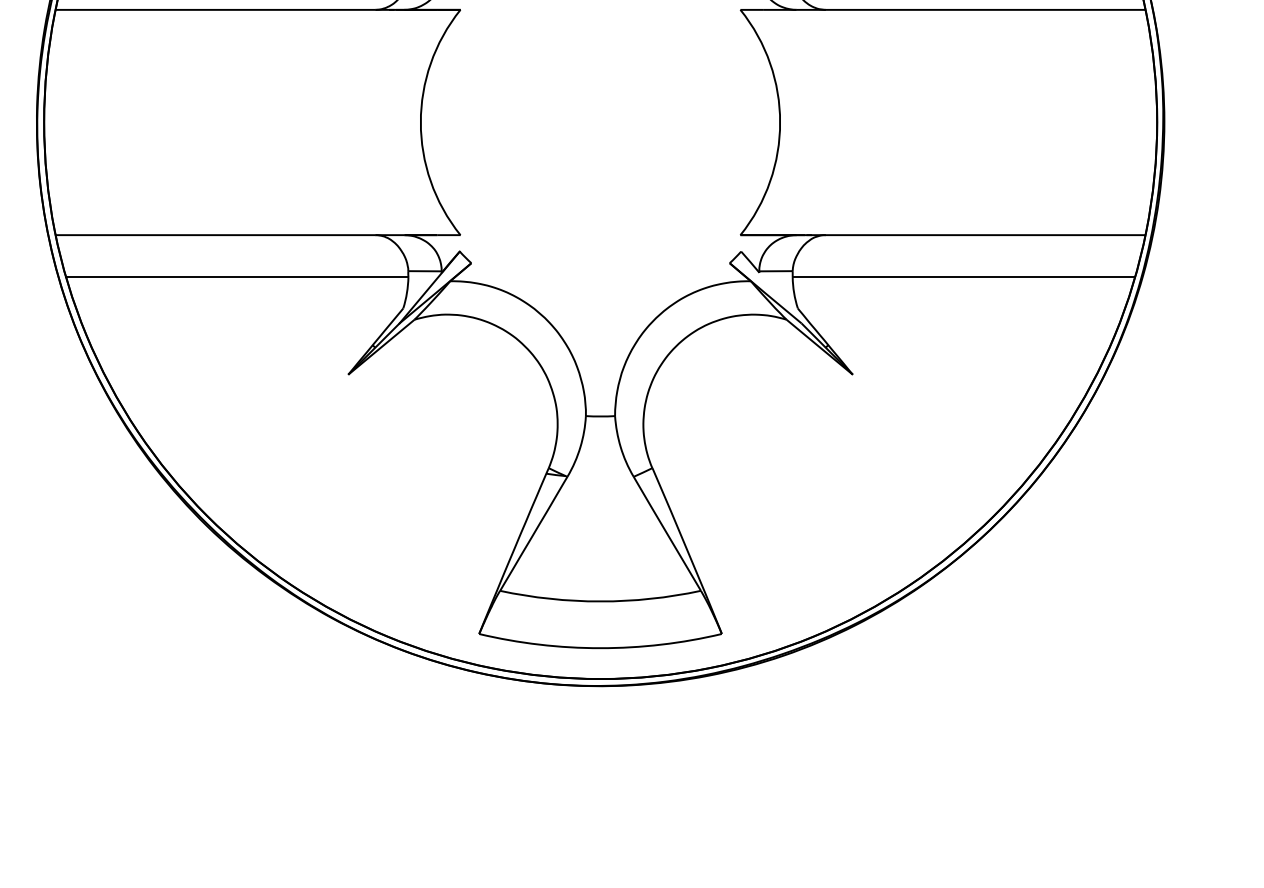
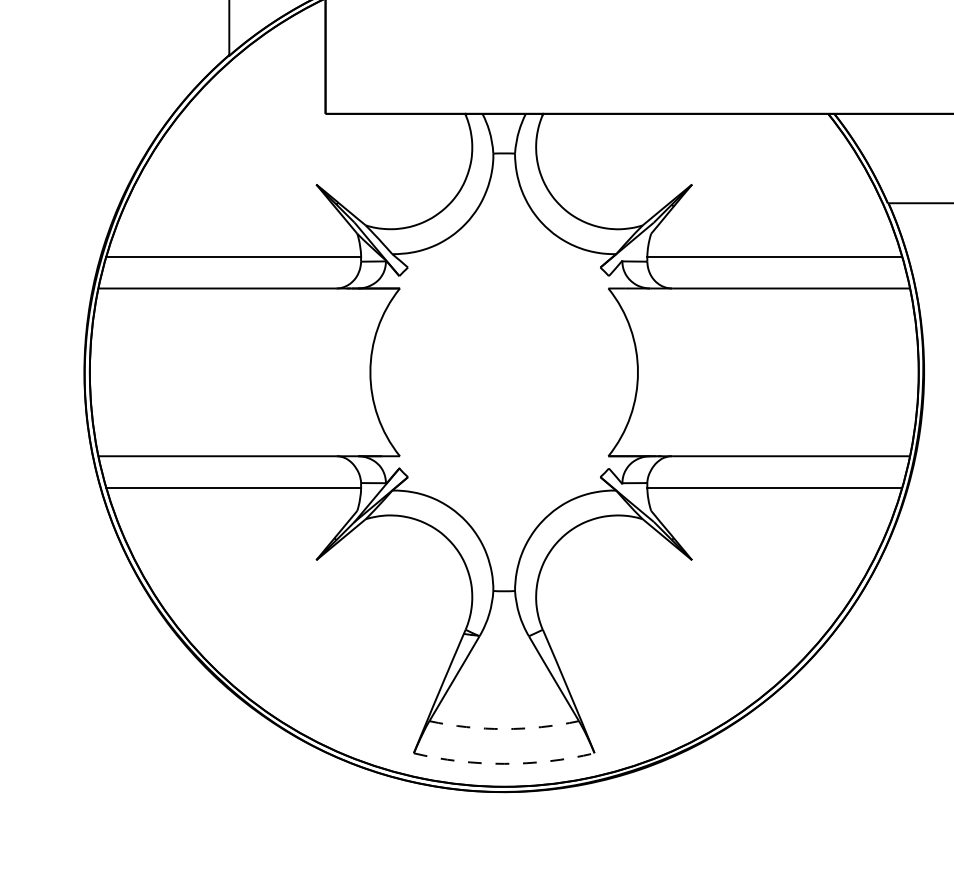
arc: (600, 602) -> (504, 729), solid -> dashed
arc: (600, 647) -> (504, 763), solid -> dashed

